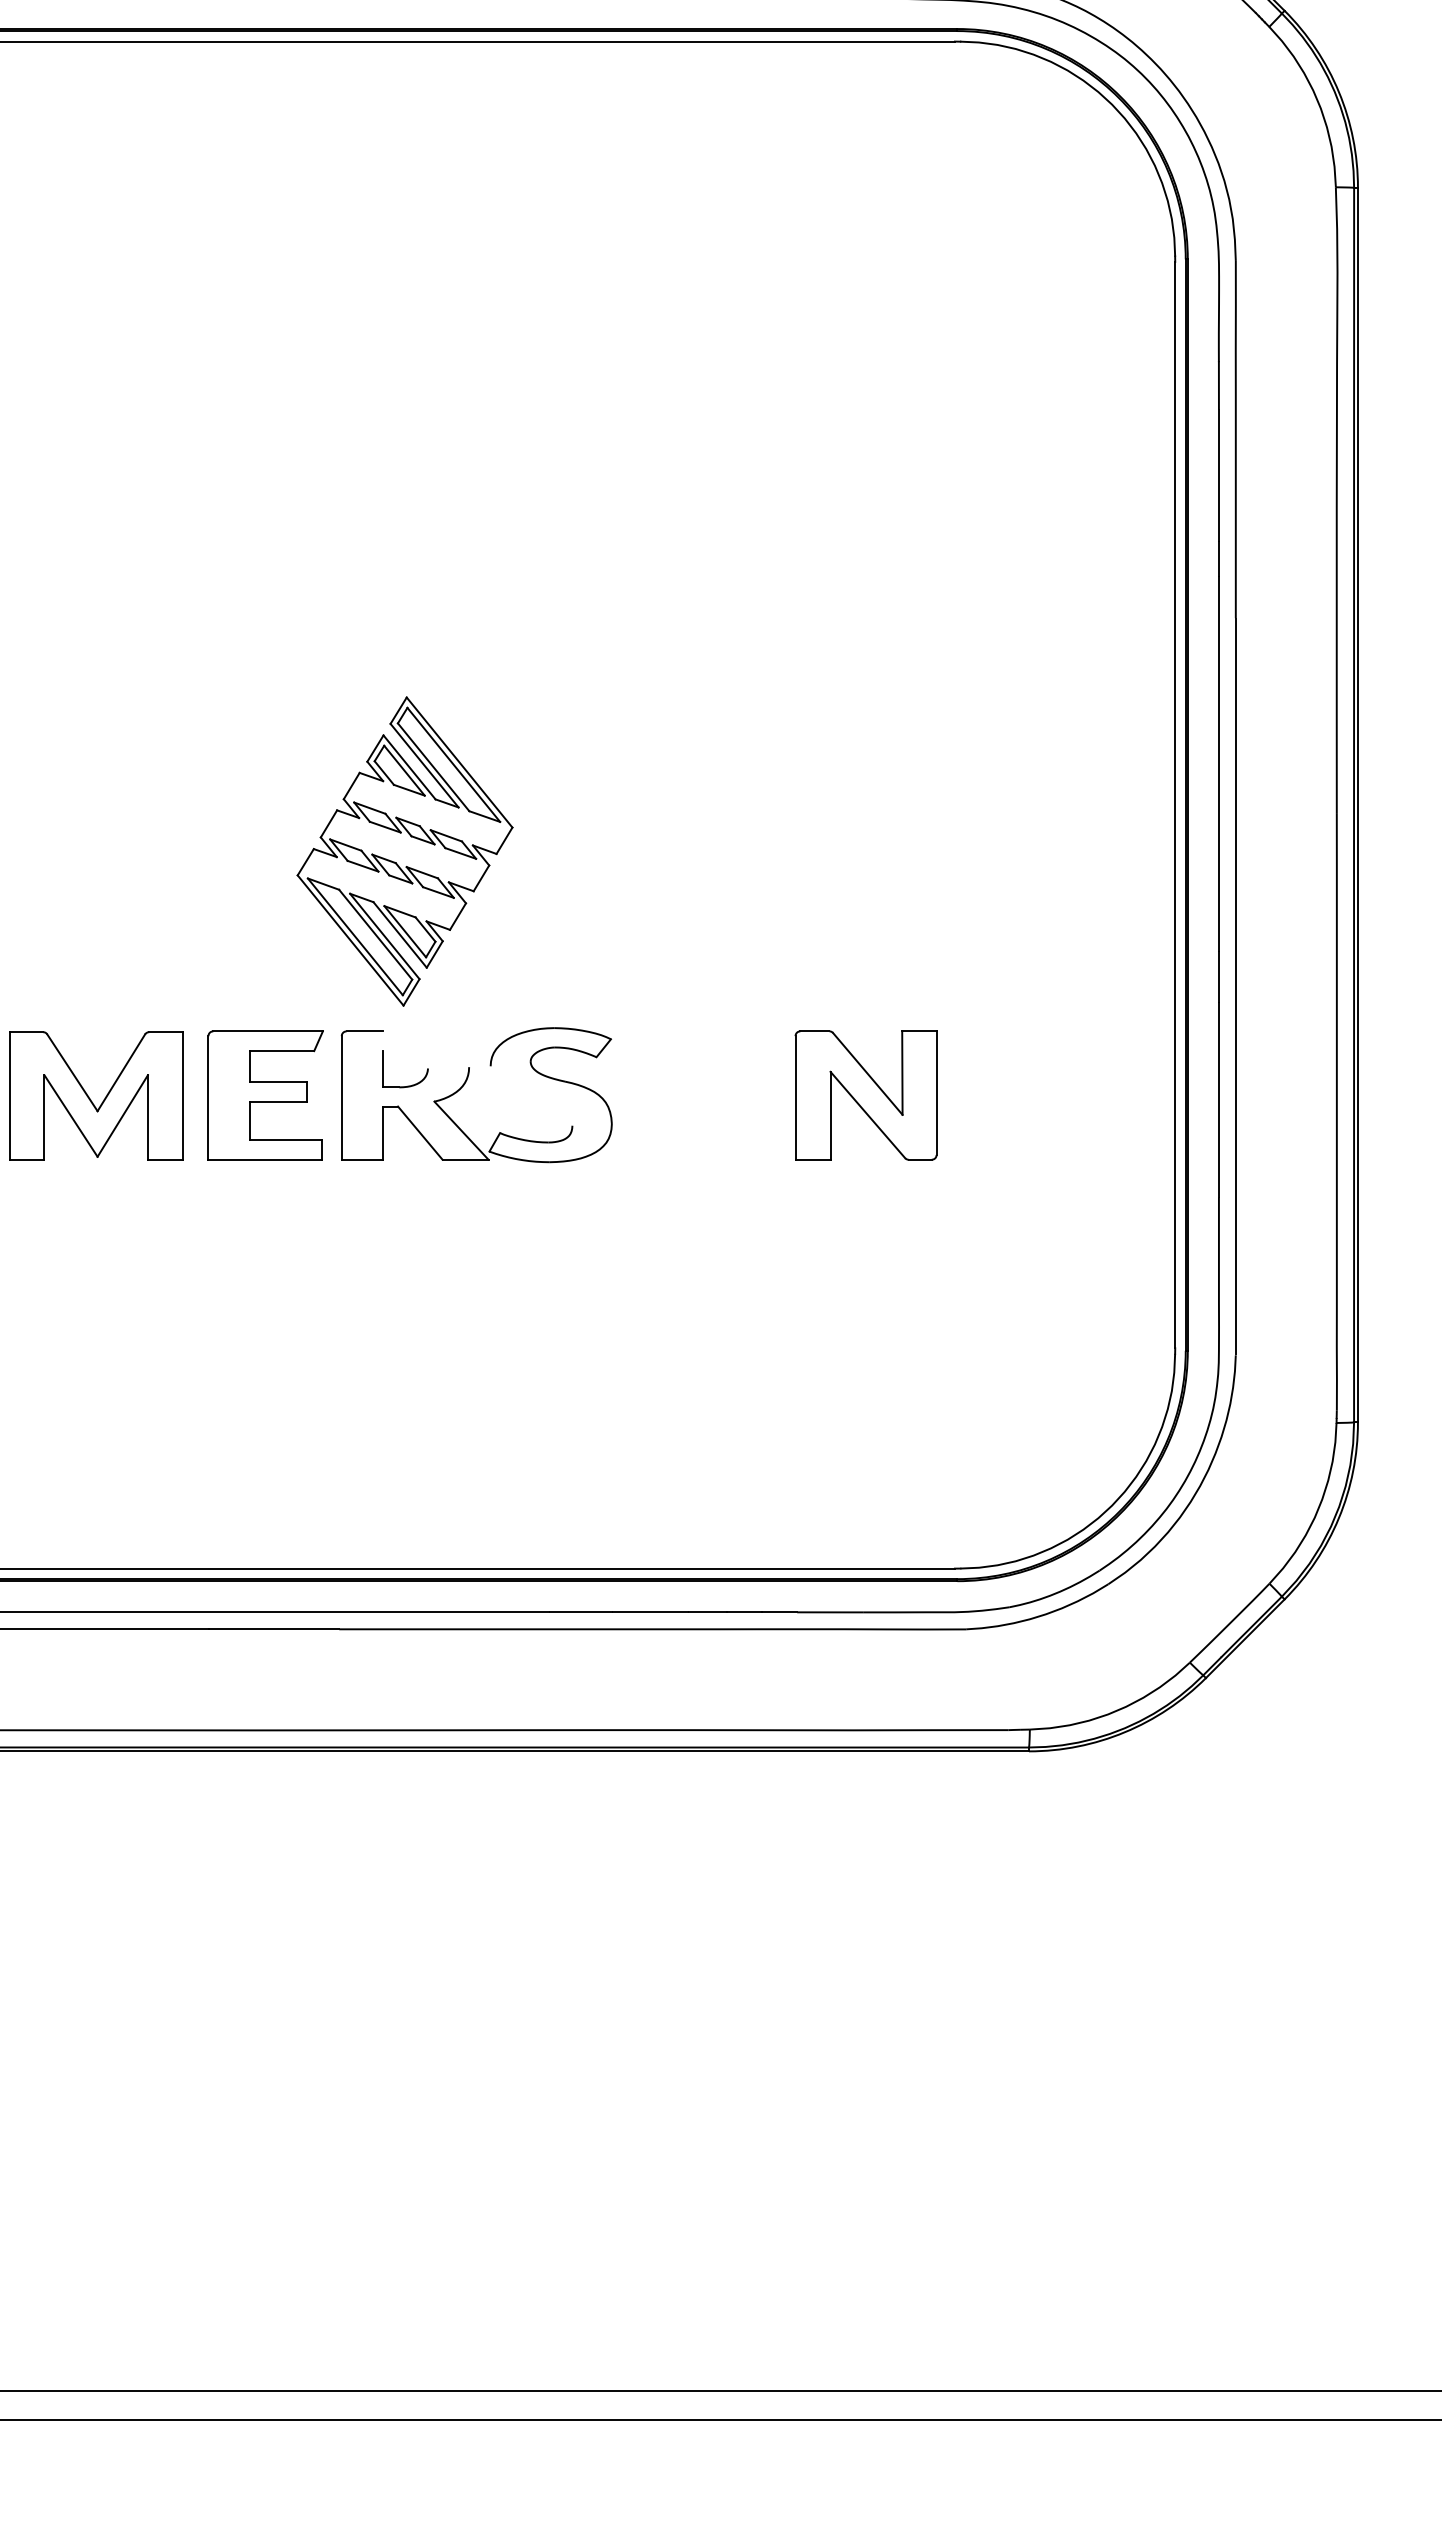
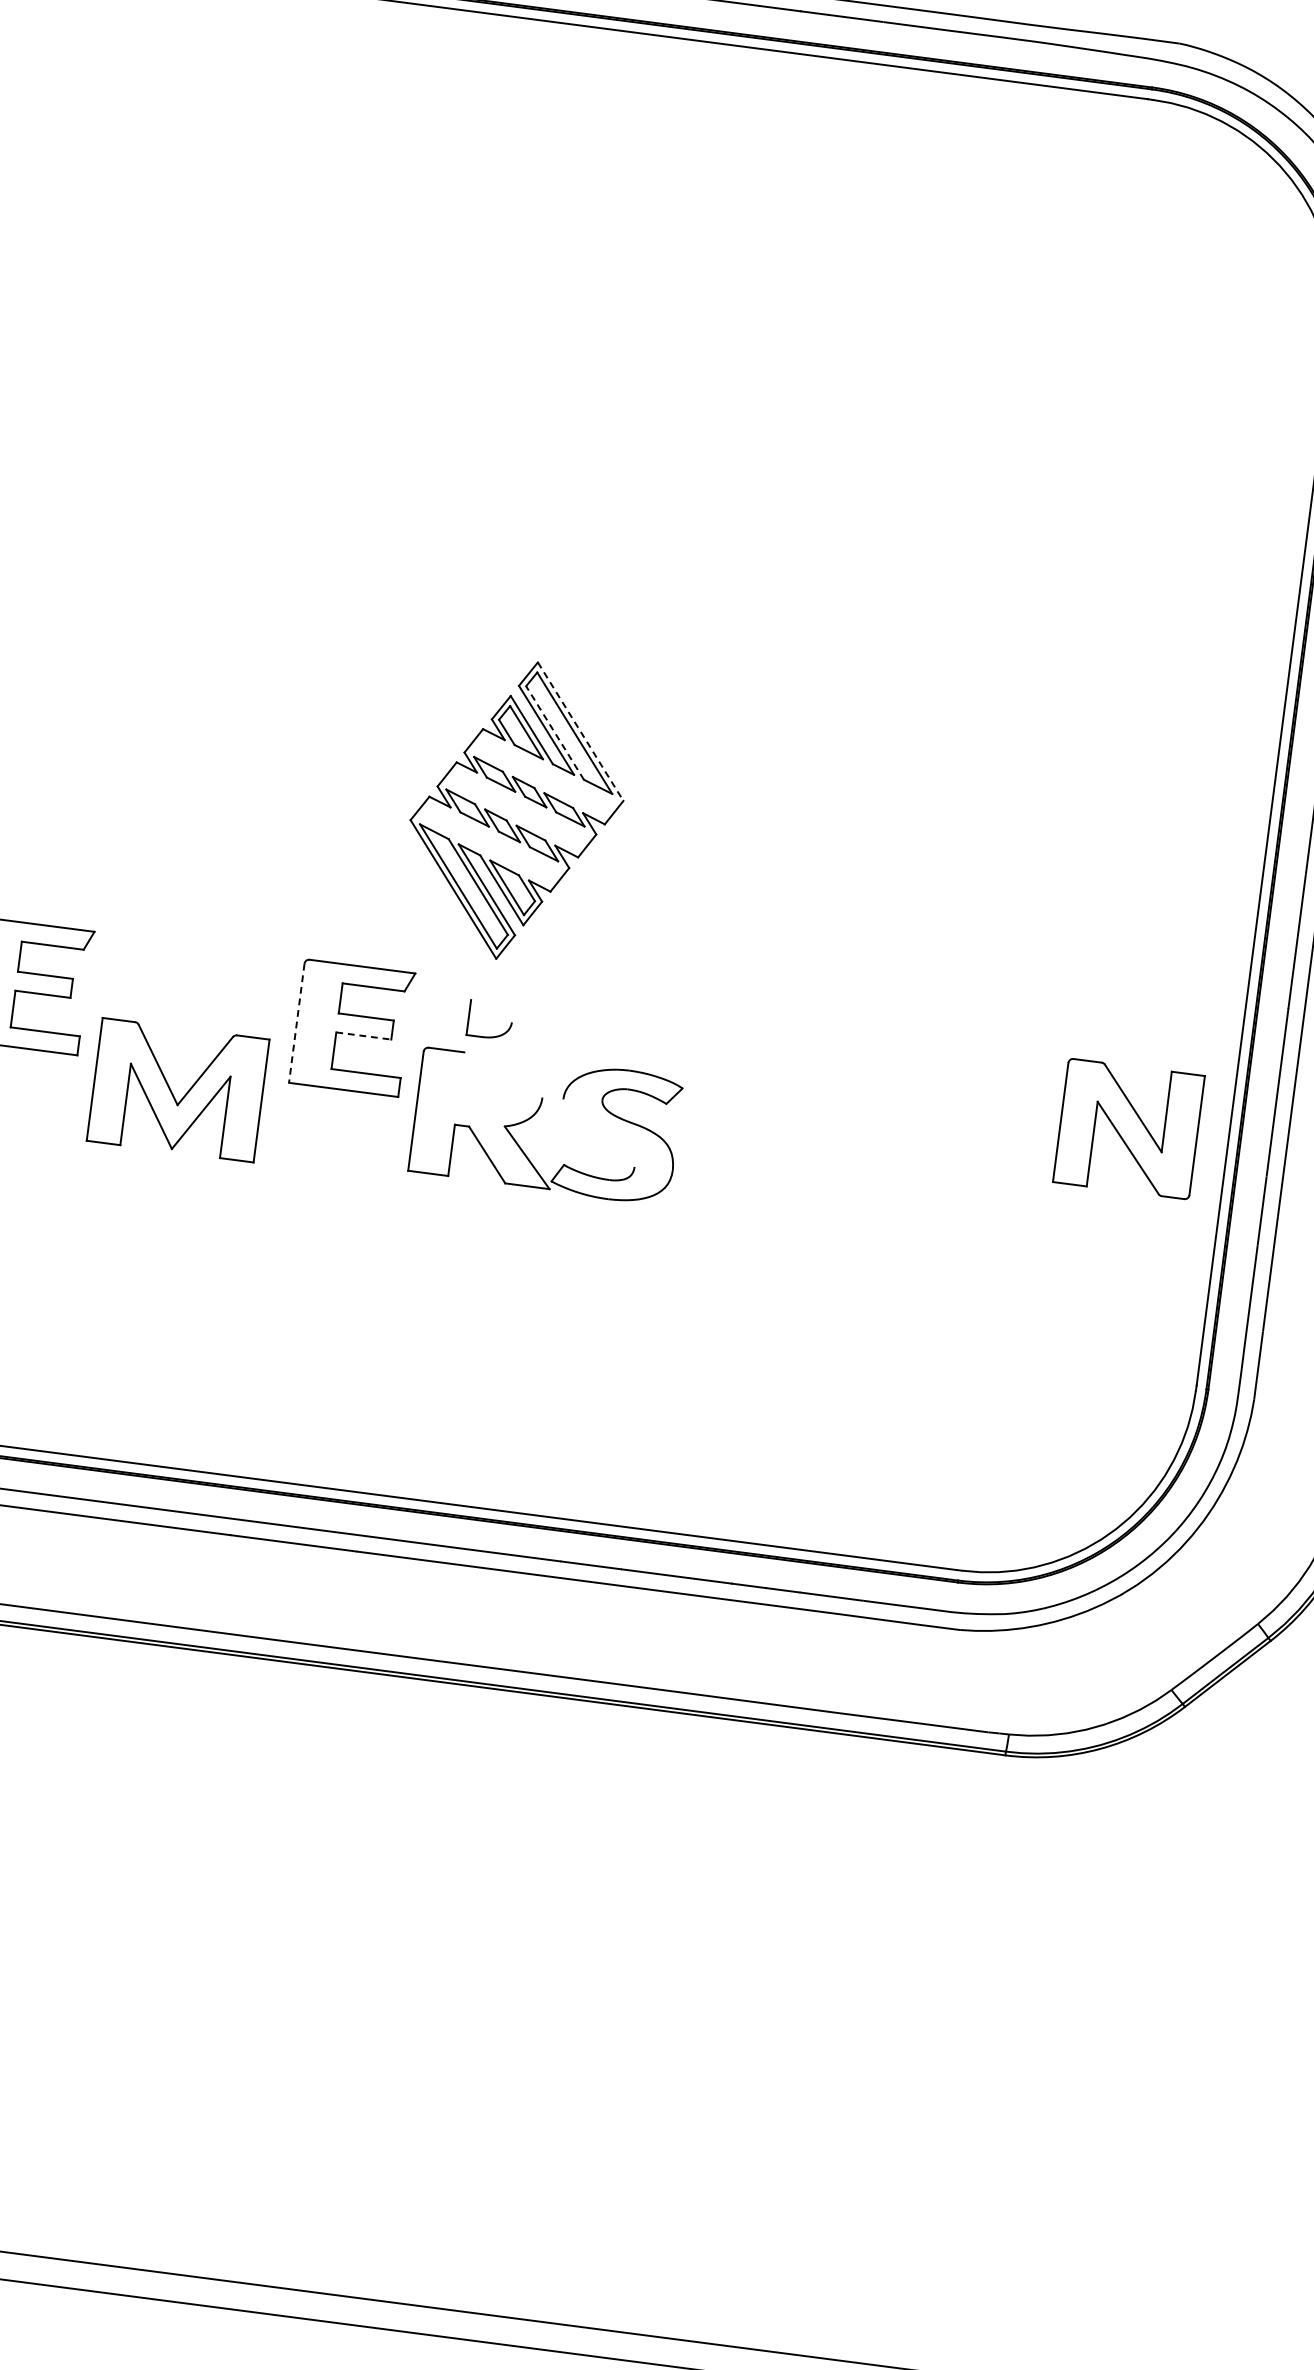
line: (459, 762) -> (580, 731), solid -> dashed
line: (433, 767) -> (554, 733), solid -> dashed
part: (465, 1084) -> (536, 1113), moved
part: (865, 1095) -> (1128, 1128), moved
line: (208, 1097) -> (296, 1022), solid -> dashed
part: (91, 1099) -> (173, 1093), moved
line: (278, 1102) -> (363, 1036), solid -> dashed

